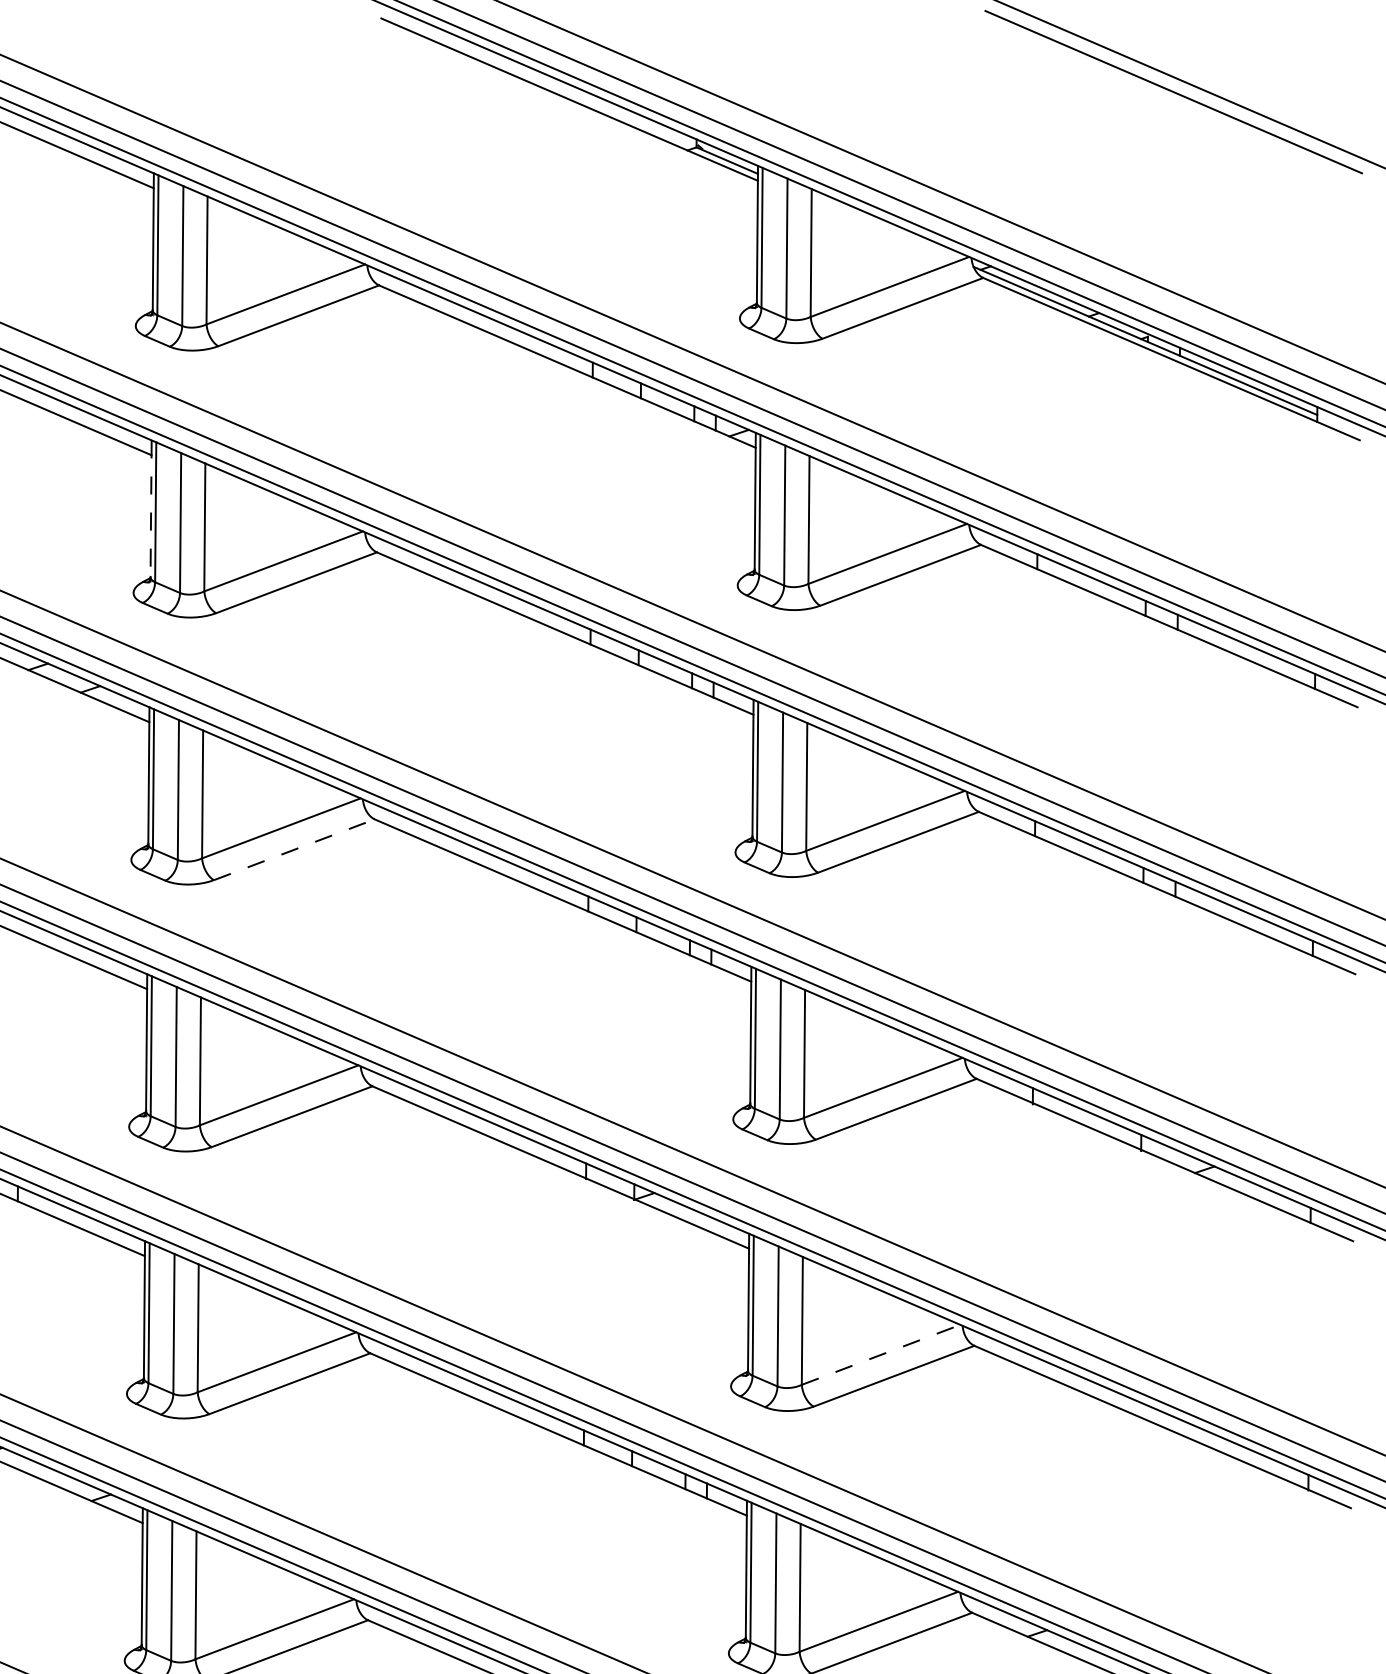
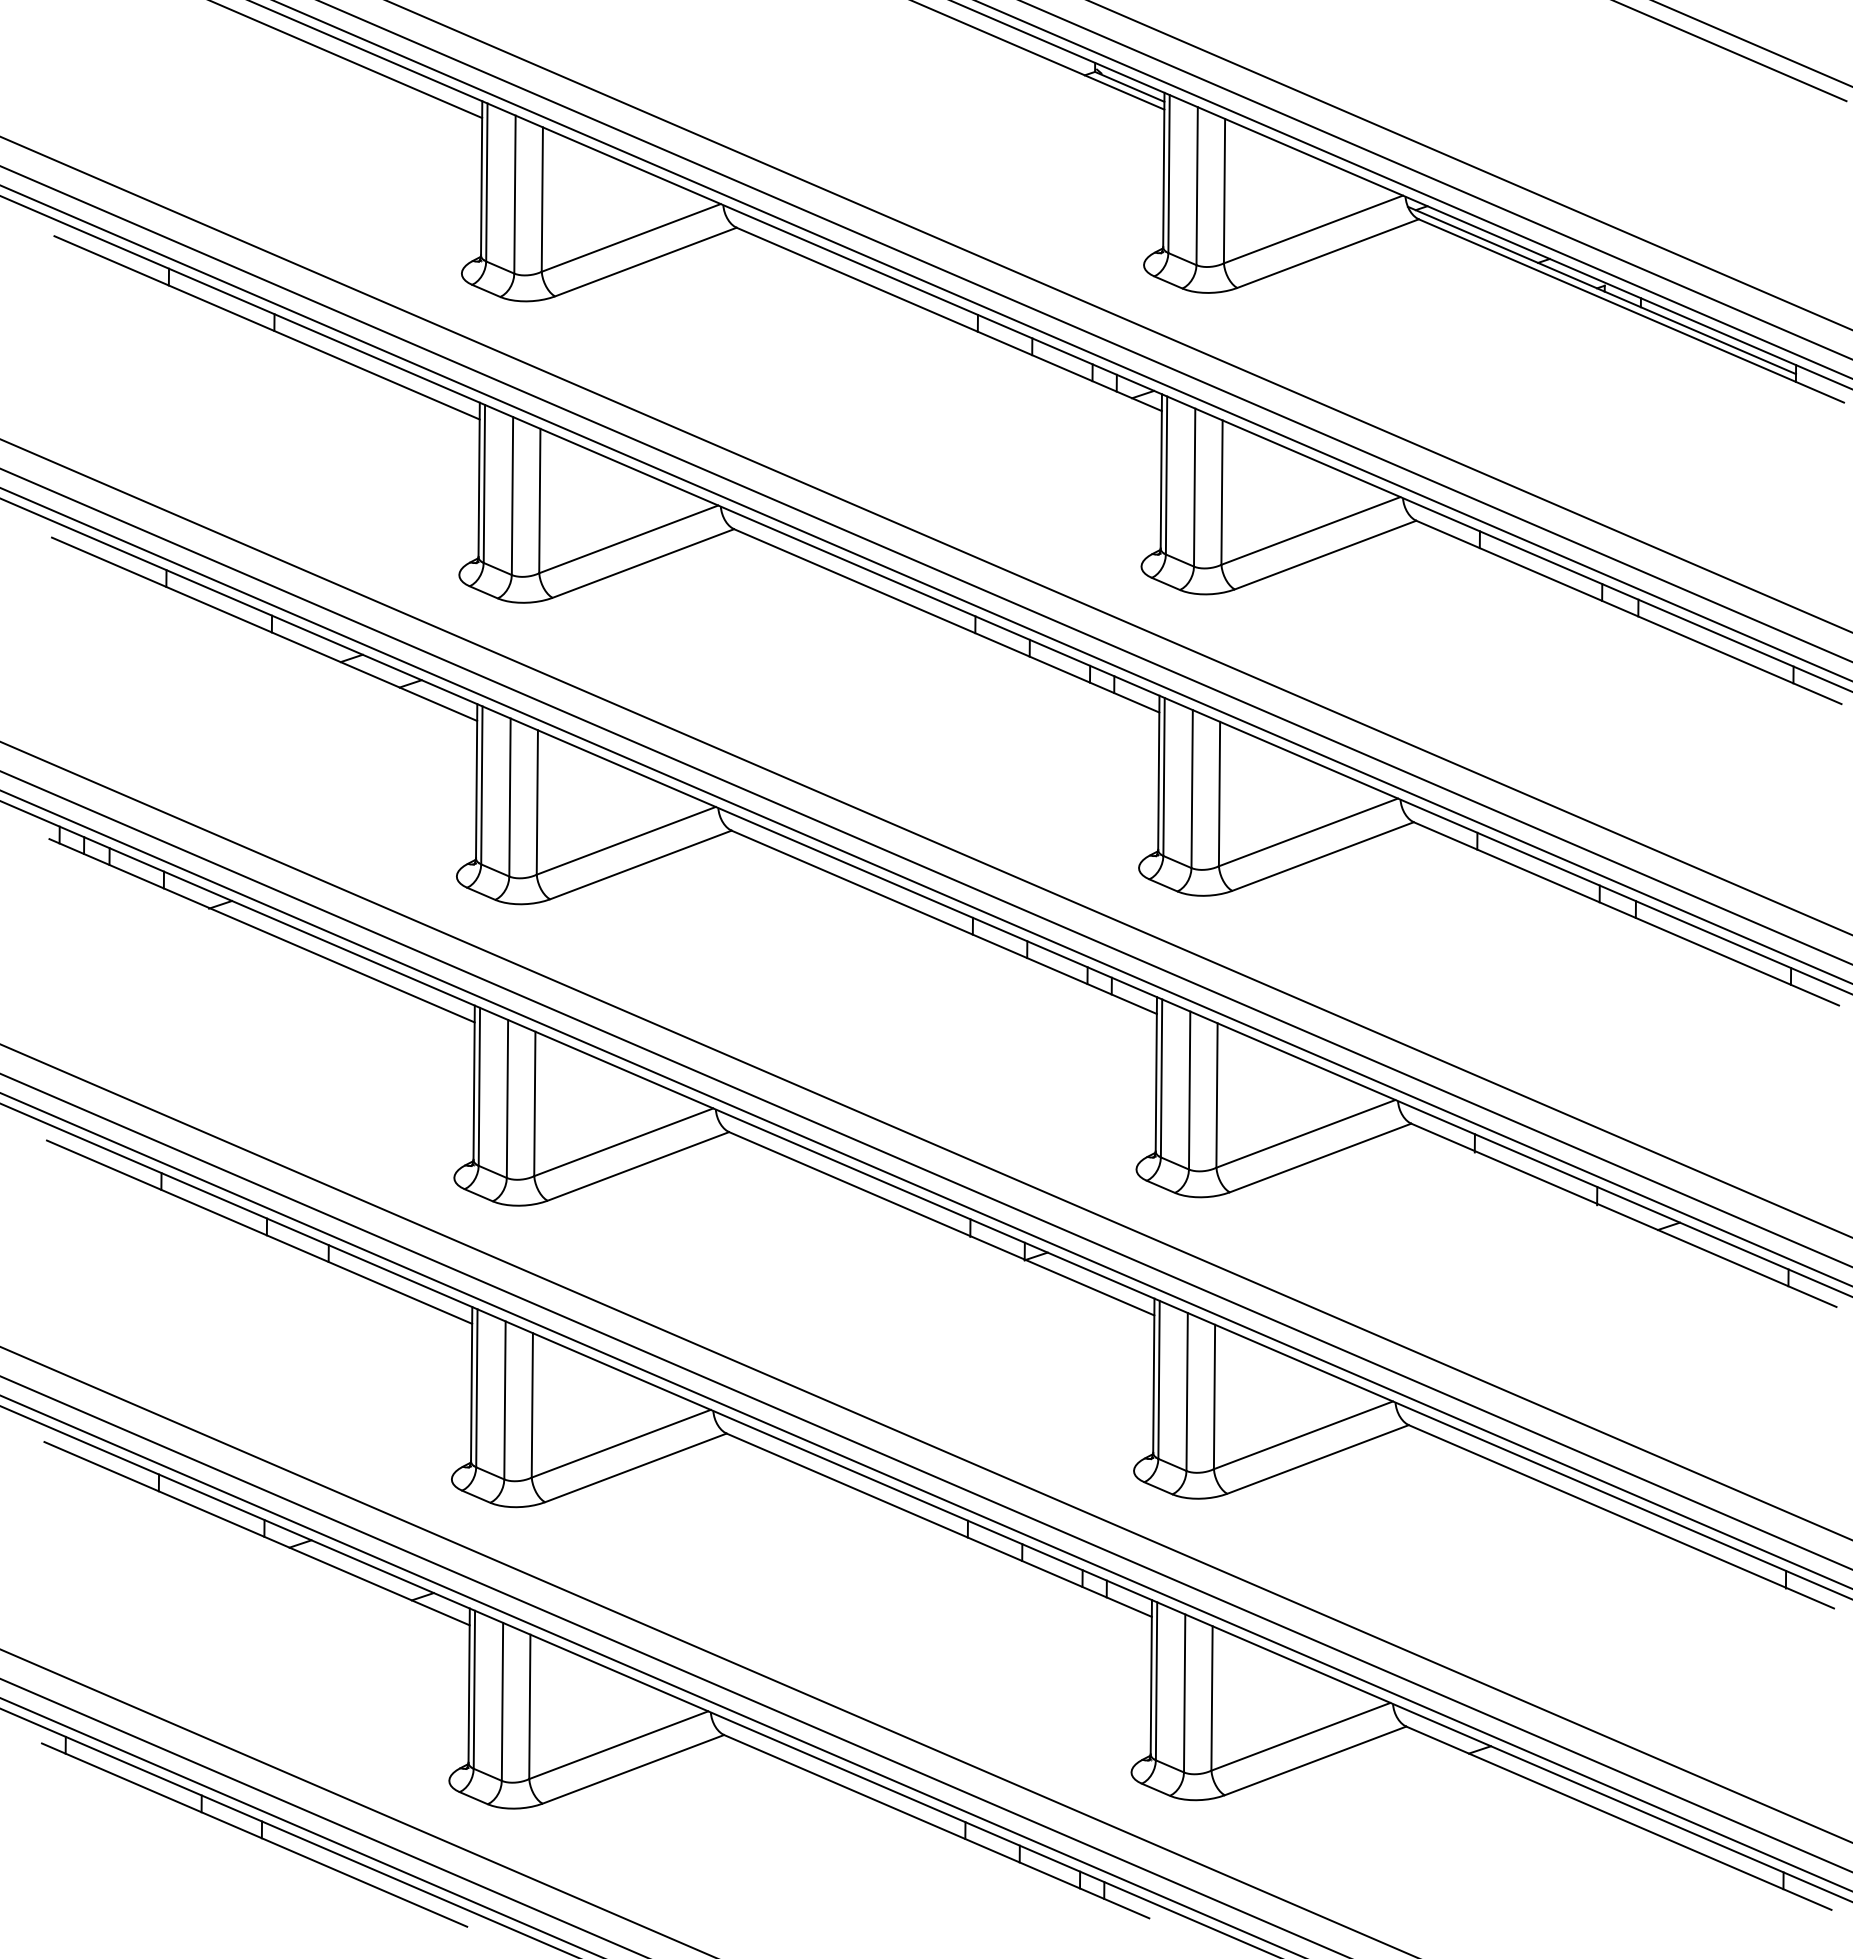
line: (151, 509) -> (479, 480), dashed -> solid
line: (294, 849) -> (641, 864), dashed -> solid
line: (881, 1355) -> (1303, 1435), dashed -> solid

